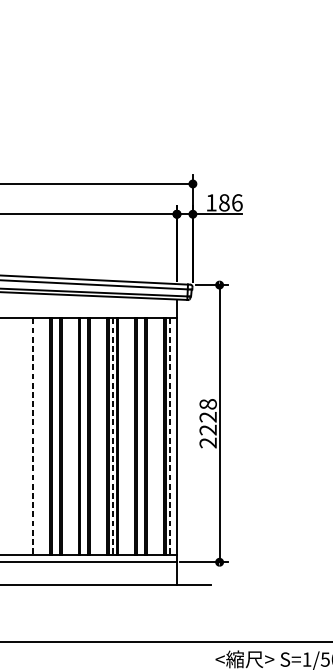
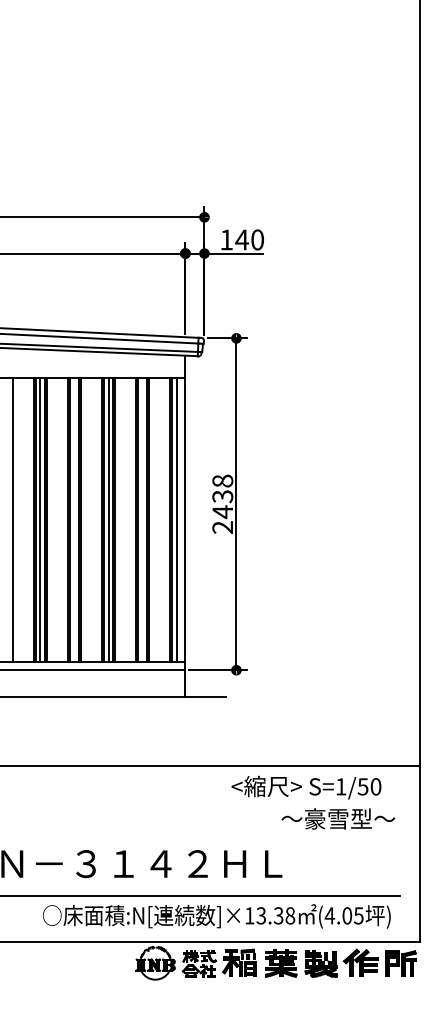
text: (230, 202) -> (249, 239), 186 -> 140
text: (207, 423) -> (222, 504), 2228 -> 2438
line: (33, 437) -> (13, 520), dashed -> solid
line: (55, 437) -> (40, 520), added
line: (112, 437) -> (108, 520), dashed -> solid
line: (169, 437) -> (176, 520), dashed -> solid

